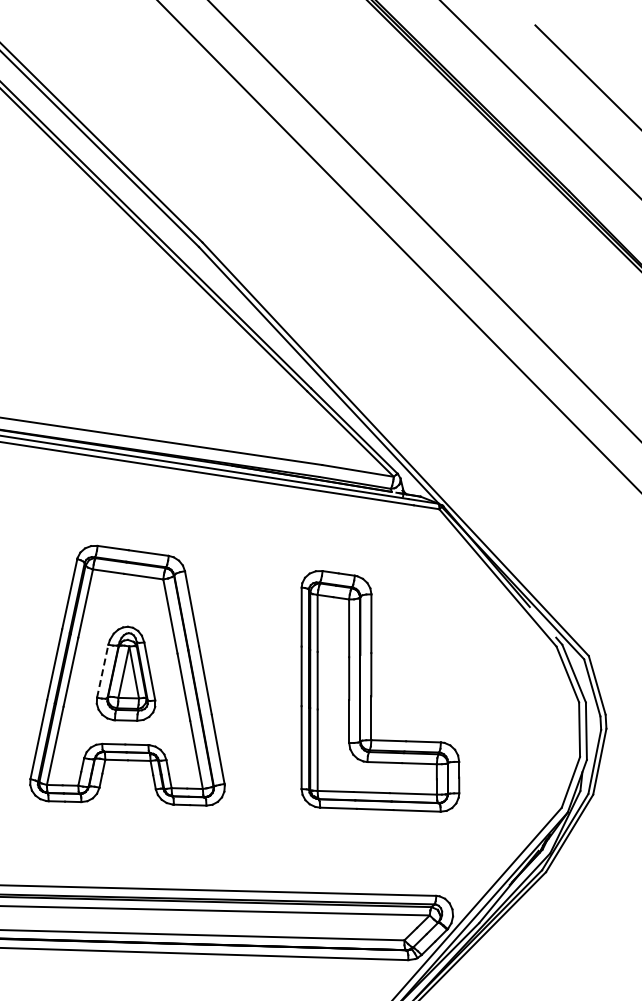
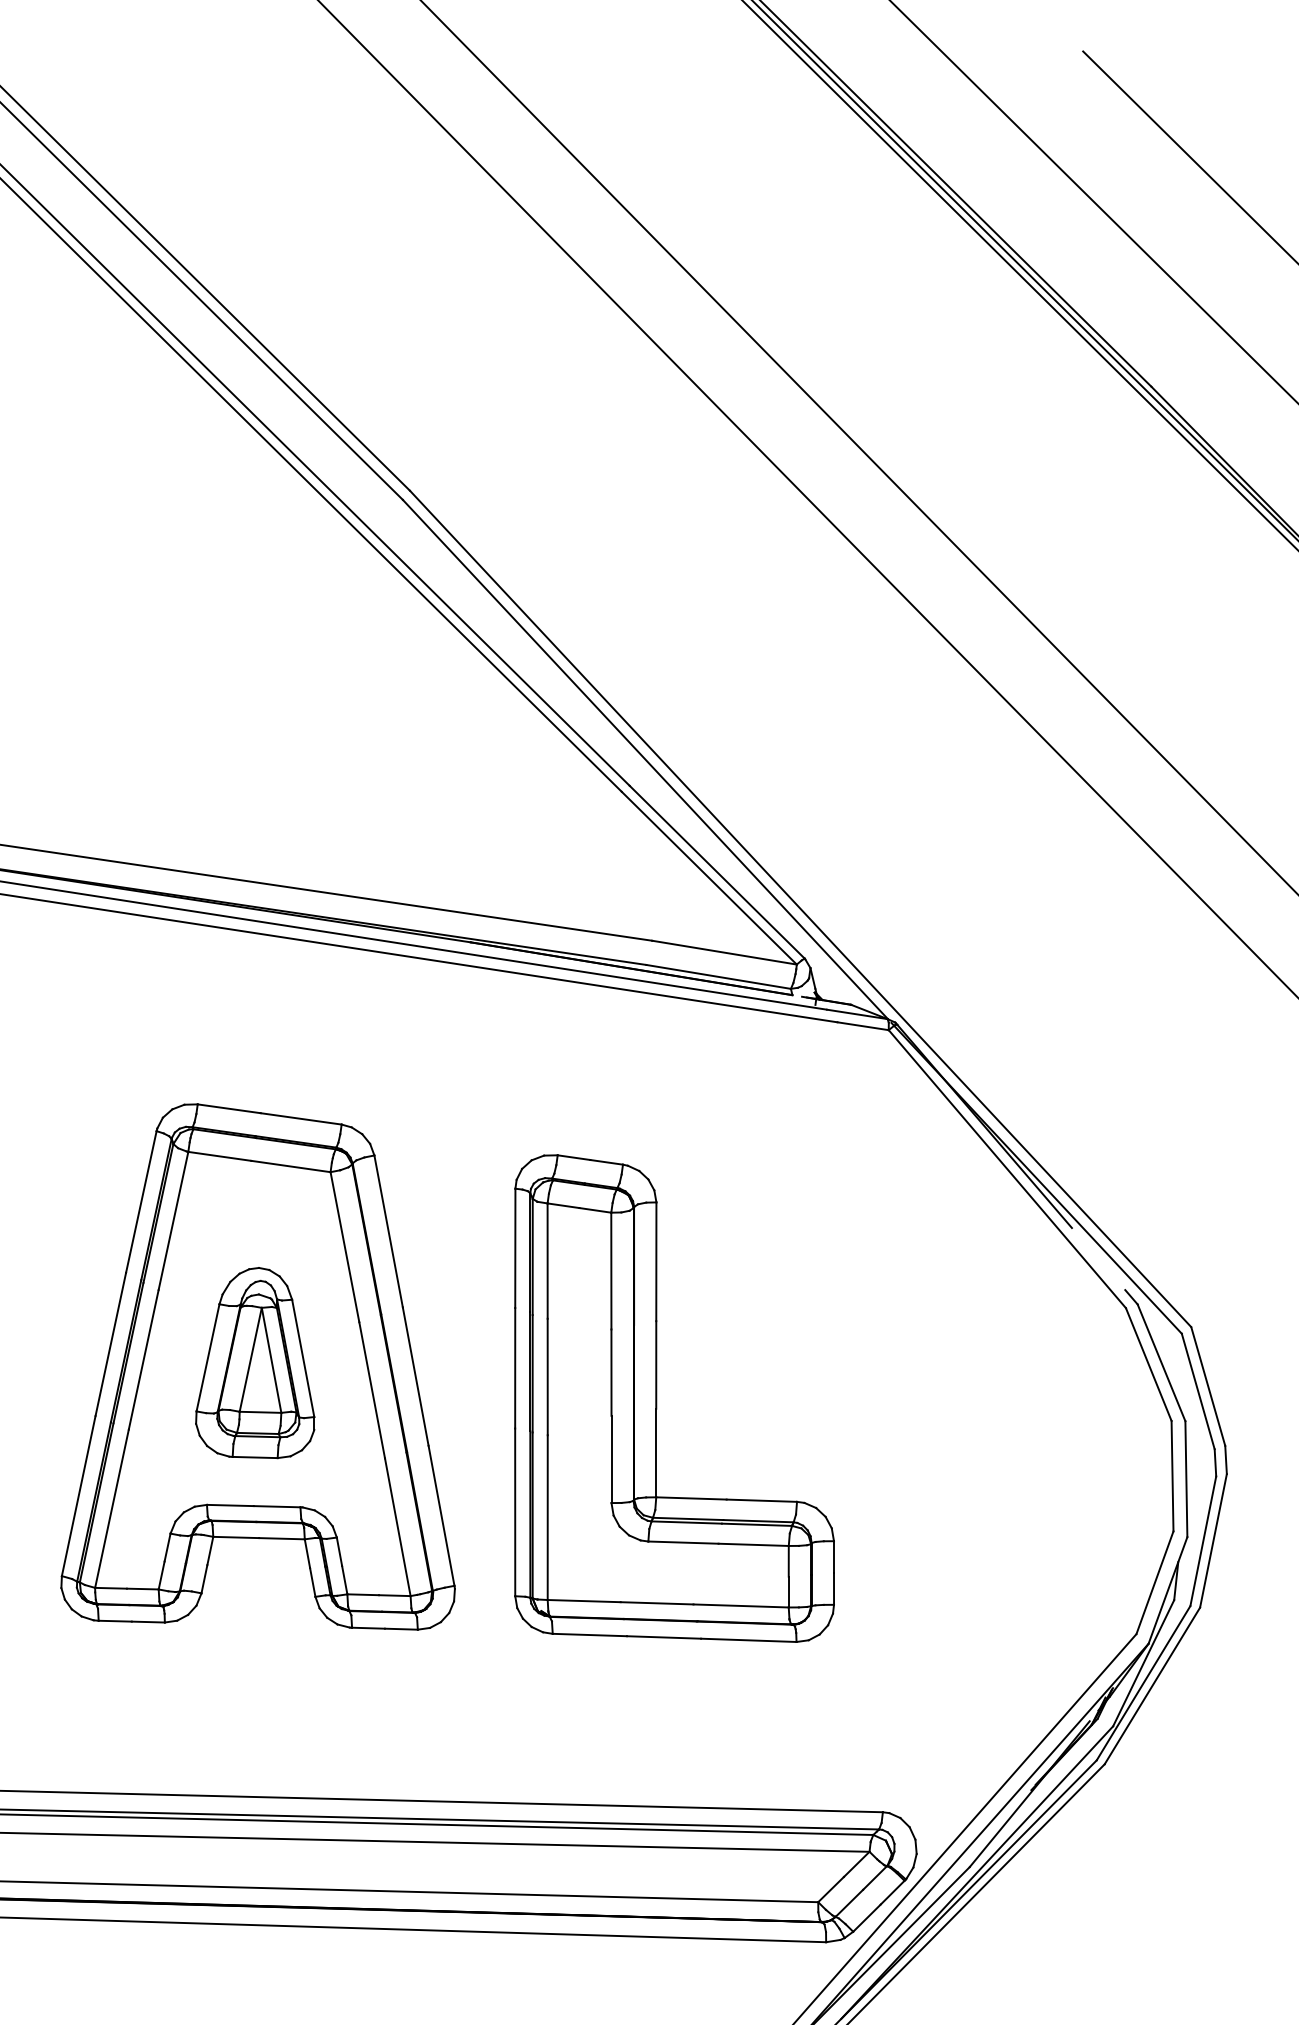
line: (102, 670) -> (207, 1356), dashed -> solid
part: (372, 691) -> (658, 1398), moved

